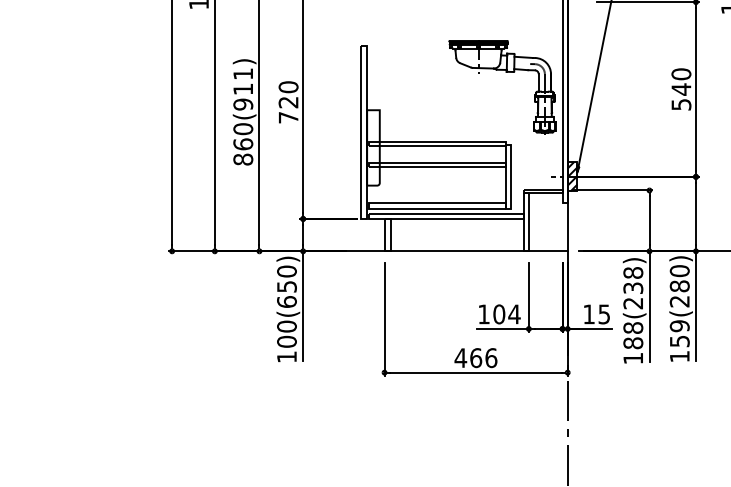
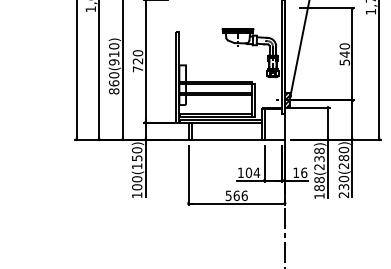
text: (243, 74) -> (114, 46), 860(911) -> 860(910)
text: (287, 302) -> (137, 166), 100(650) -> 100(150)
text: (604, 313) -> (304, 172), 15 -> 16
text: (678, 342) -> (343, 187), 159(280) -> 230(280)
text: (460, 357) -> (228, 195), 466 -> 566

